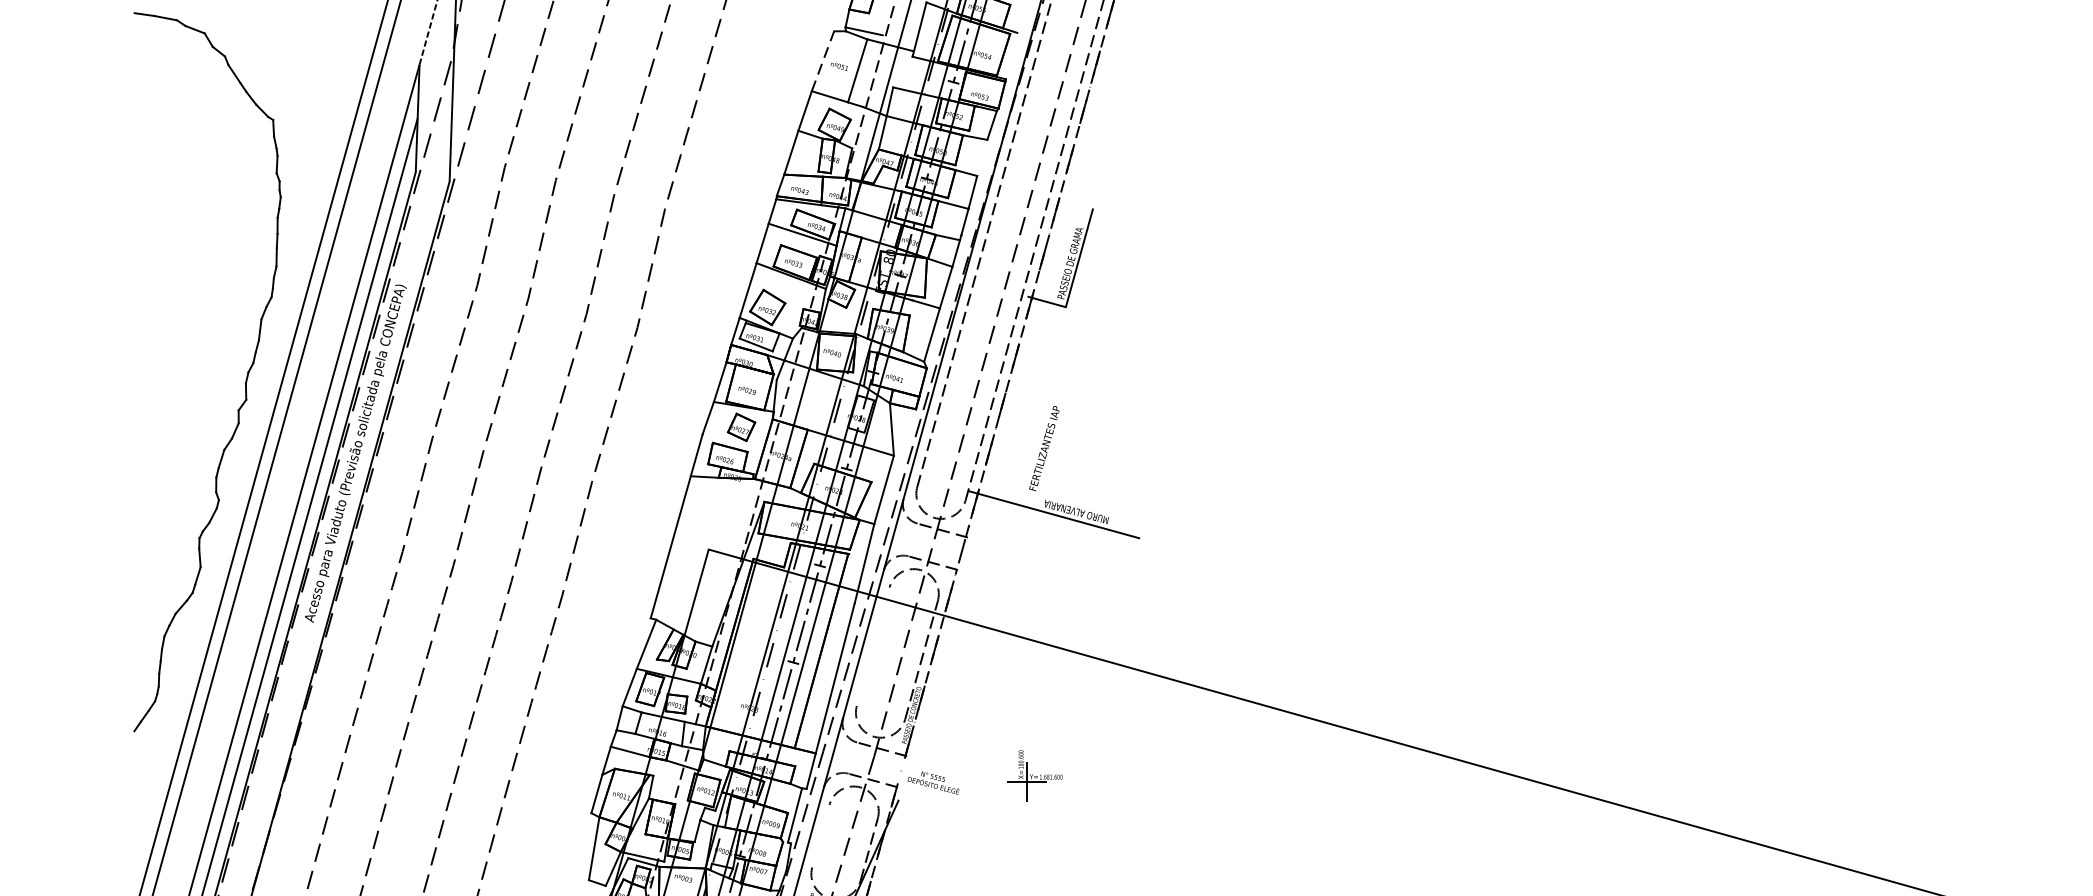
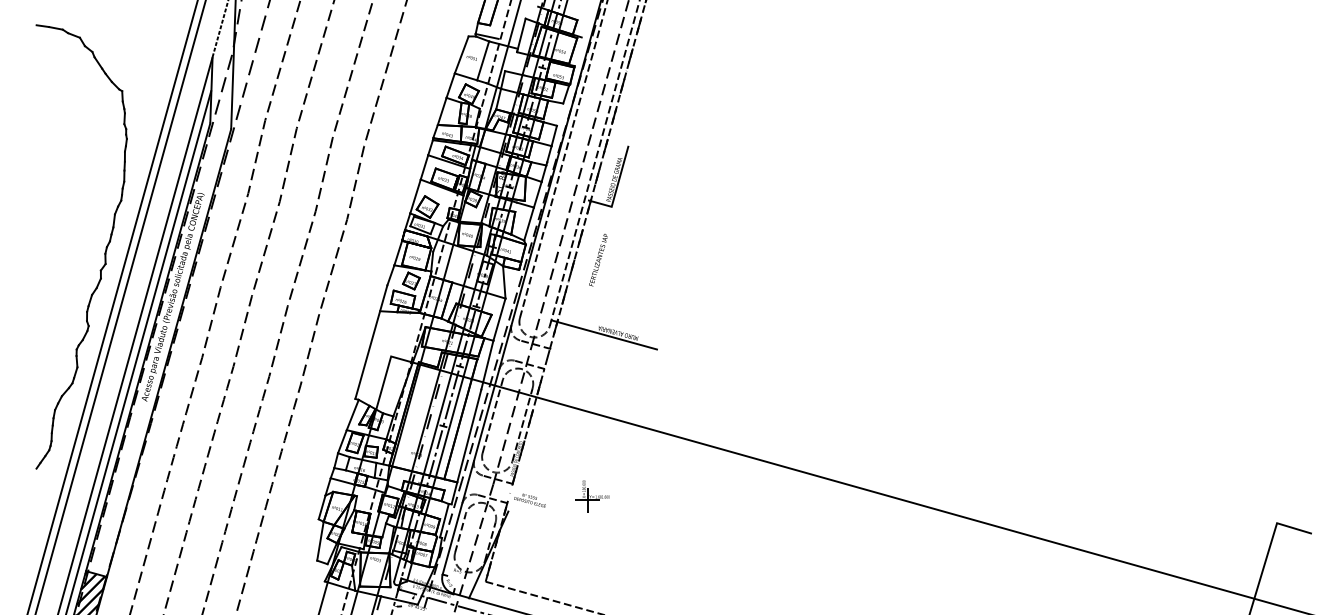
line: (822, 60) -> (461, 54), dashed -> solid
text: (1044, 449) -> (598, 260), moved
line: (872, 646) -> (492, 416), added
line: (820, 836) -> (460, 533), added

